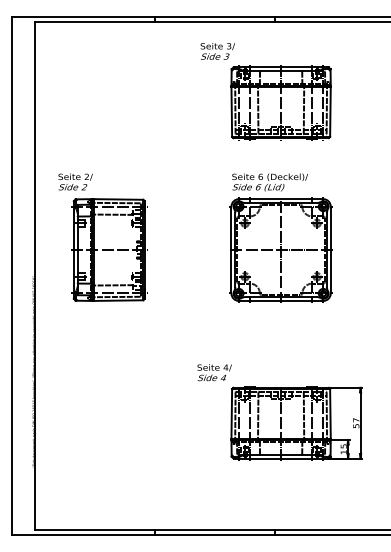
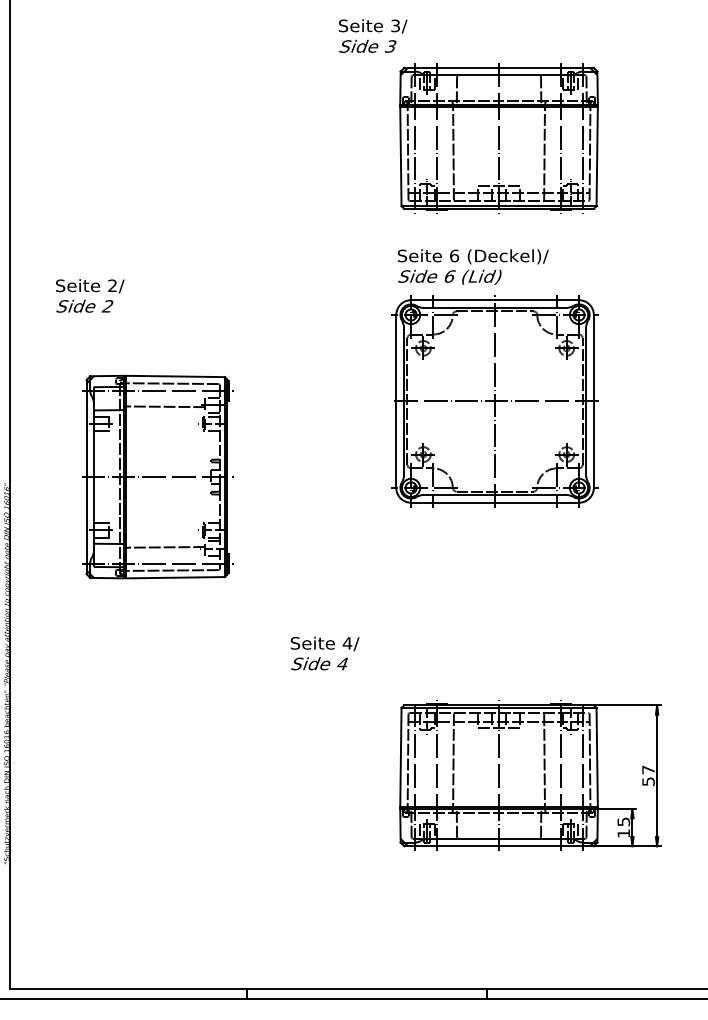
part: (280, 237) -> (493, 376), moved
part: (109, 249) -> (157, 475), moved
text: (214, 372) -> (324, 653), moved

